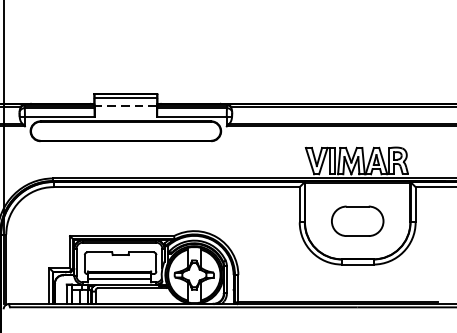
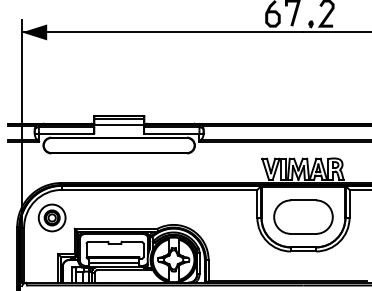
line: (126, 106) -> (119, 125), dashed -> solid
part: (357, 220) -> (303, 216), size x1.43
part: (40, 221) -> (51, 217), added

